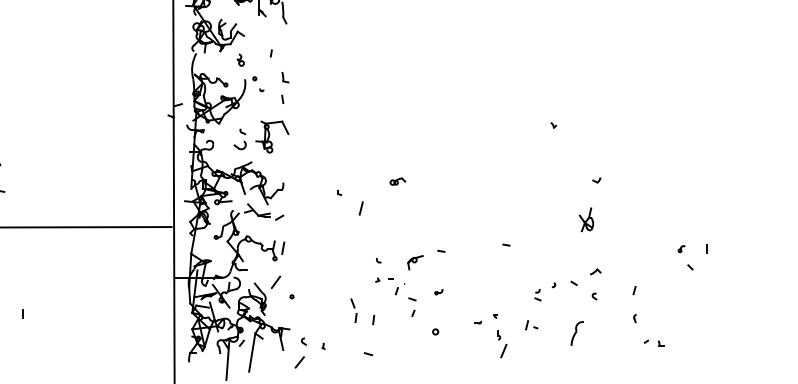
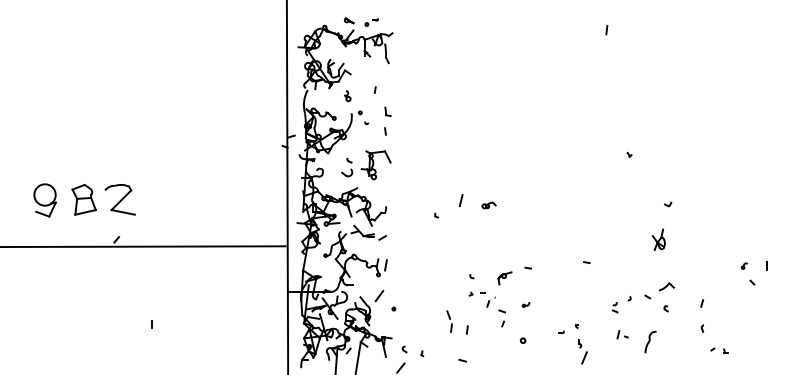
line: (360, 208) -> (460, 200), moved
part: (596, 271) -> (667, 286), size x1.6
part: (531, 325) -> (622, 334), moved

